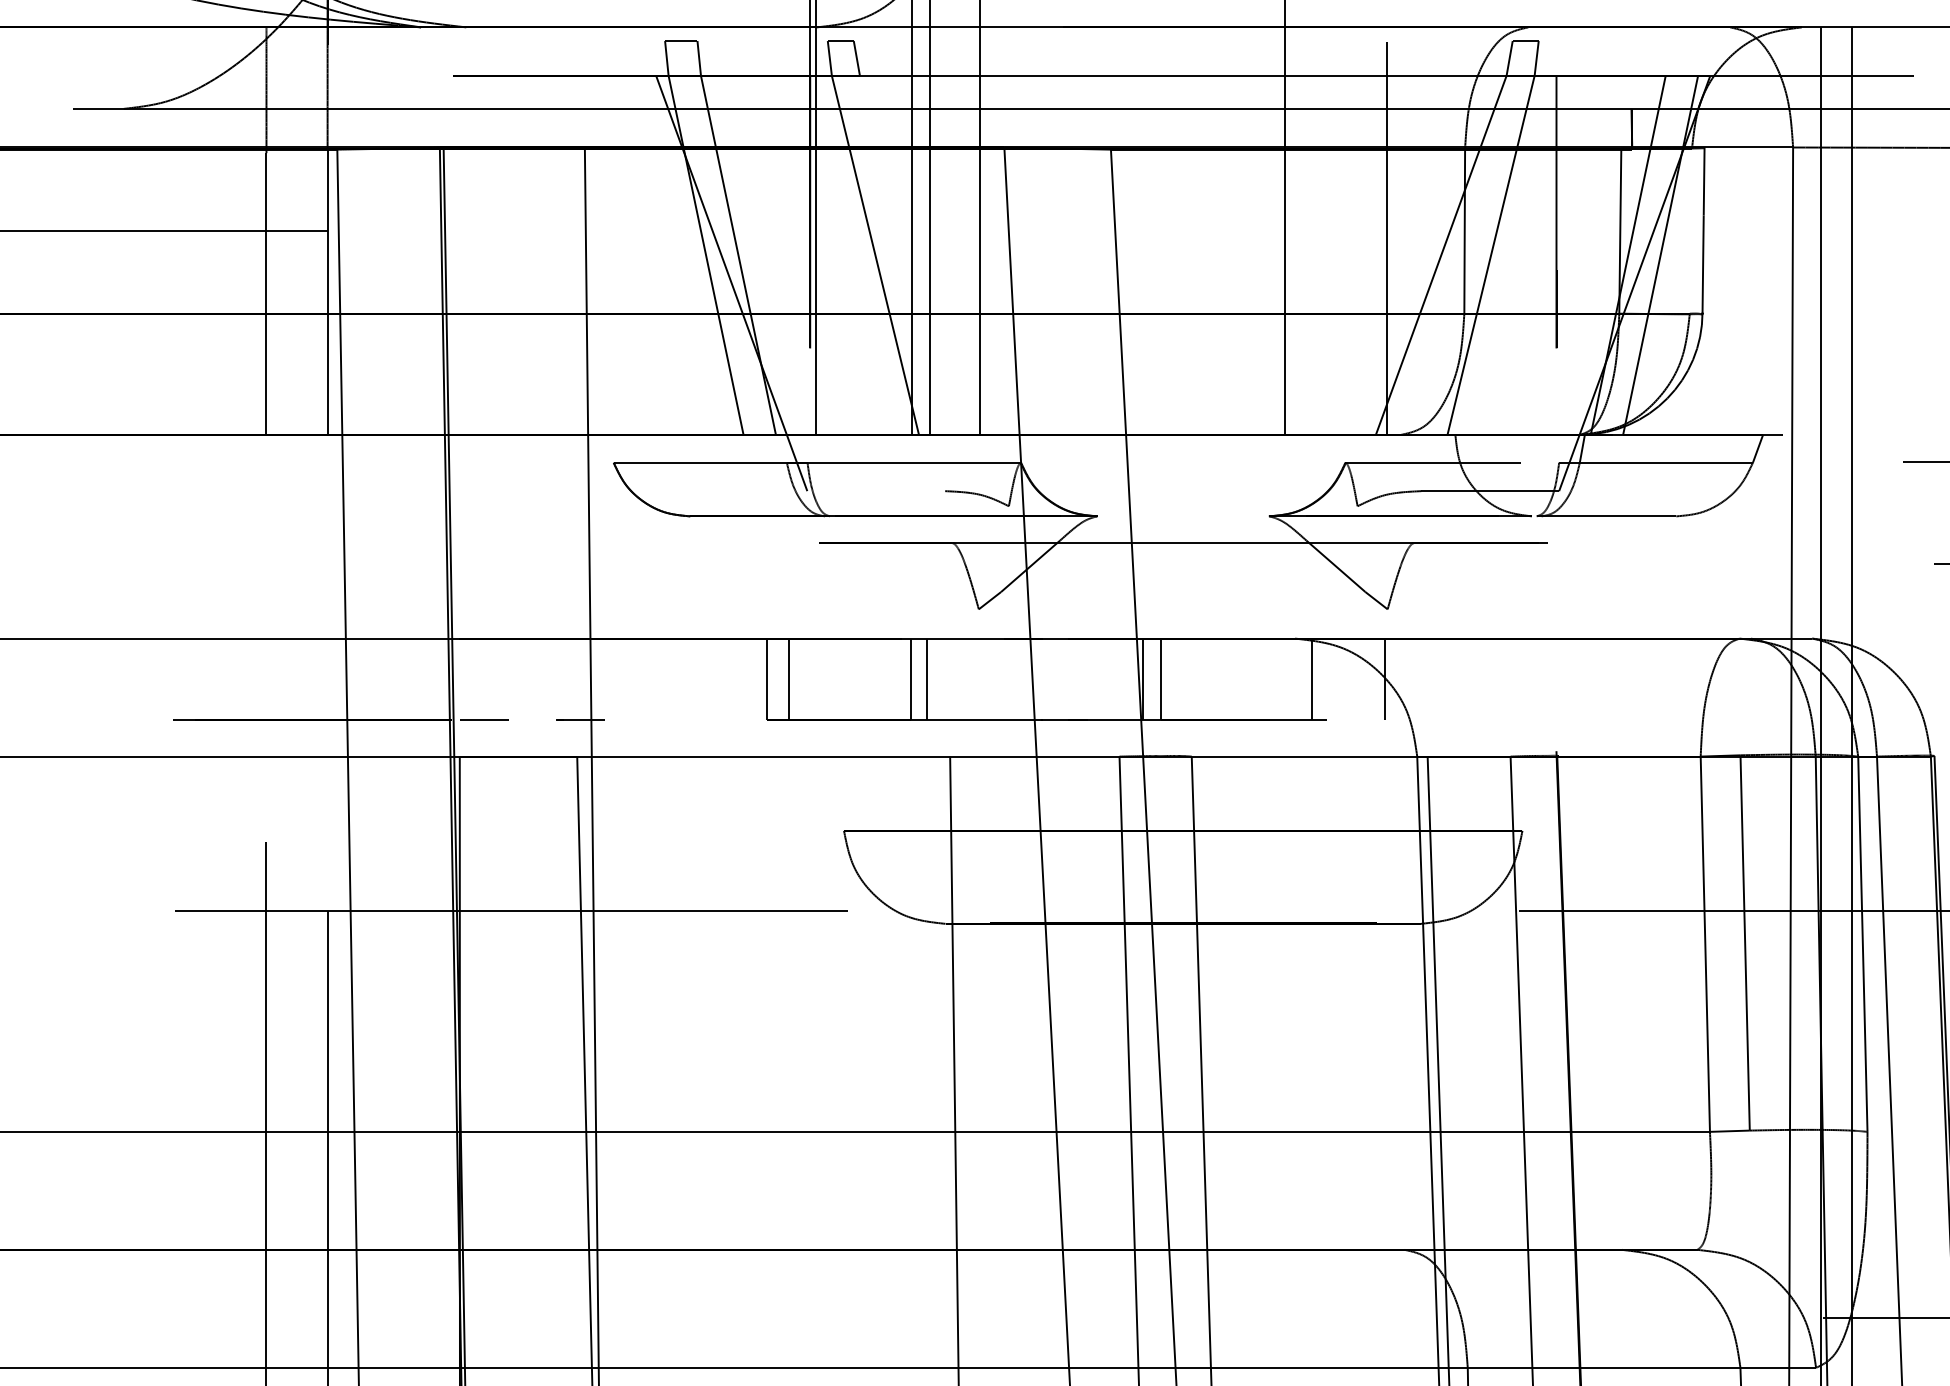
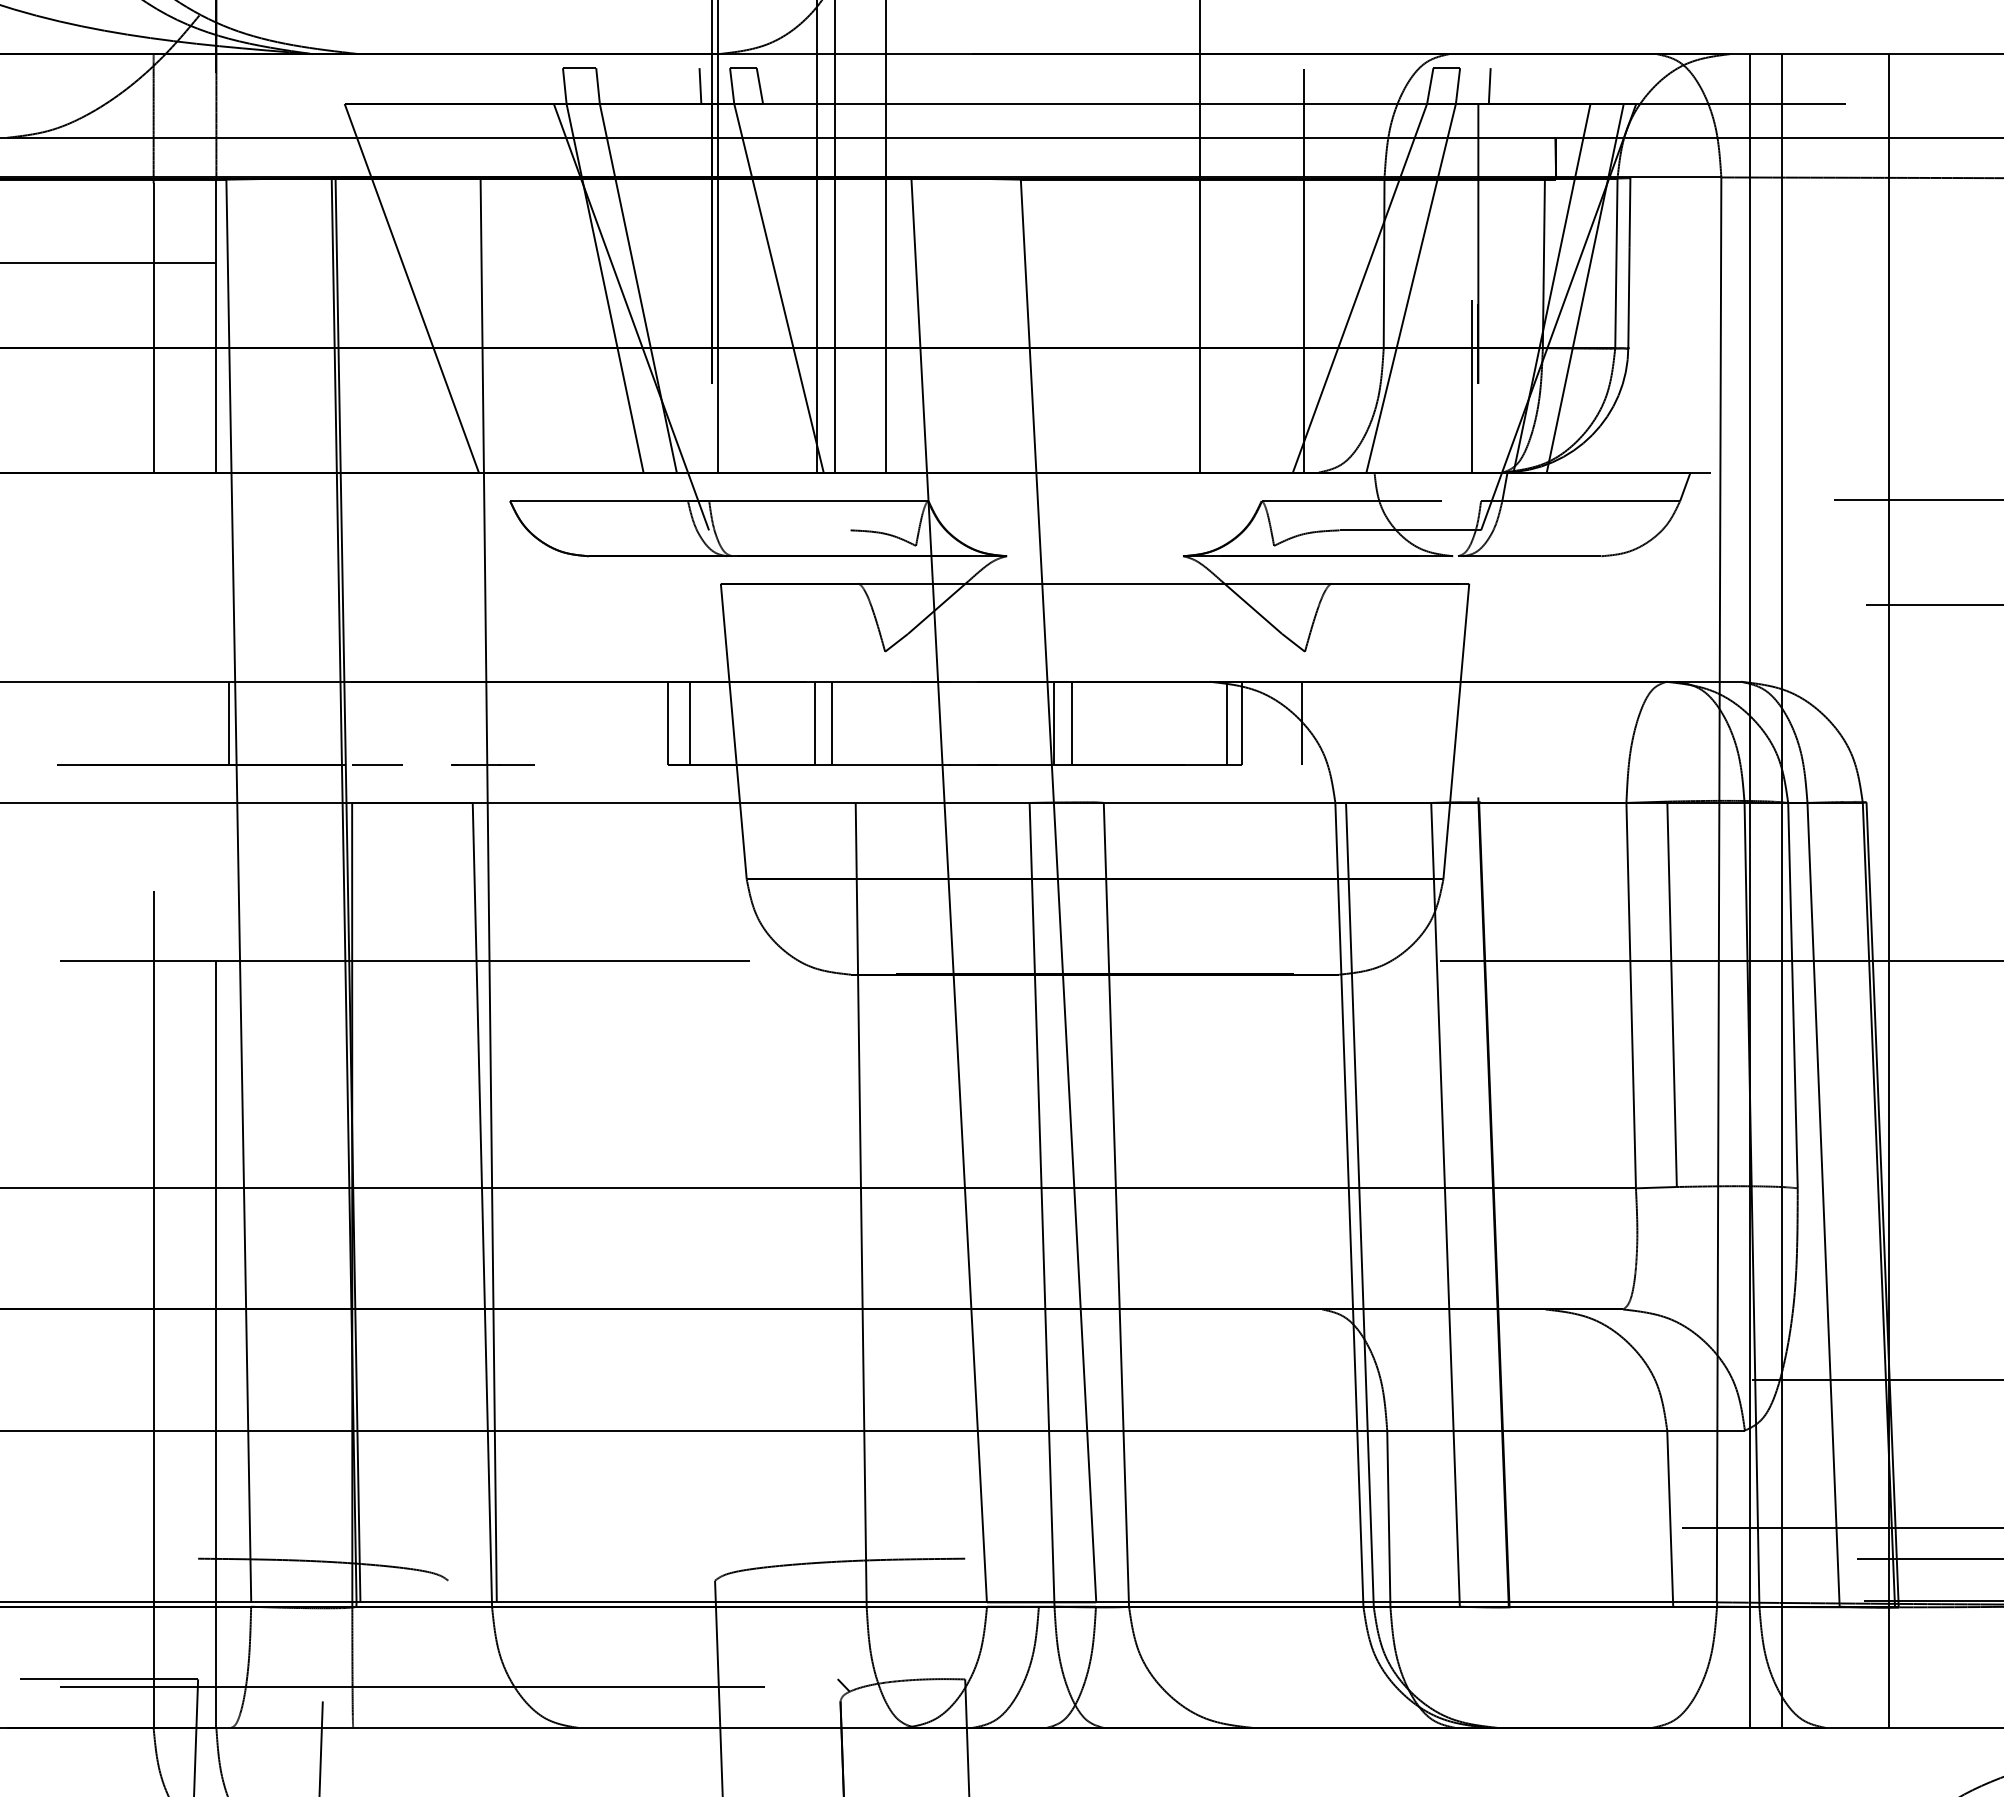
line: (799, 57) -> (700, 85), added
line: (1567, 57) -> (1489, 85), added
line: (1691, 231) -> (1616, 263), added
line: (517, 254) -> (411, 287), added
line: (1550, 350) -> (1472, 385), added
line: (340, 679) -> (229, 723), added
line: (1326, 679) -> (1242, 723), added
line: (831, 687) -> (733, 731), added
line: (1535, 687) -> (1456, 731), added
line: (619, 720) -> (516, 765), added

